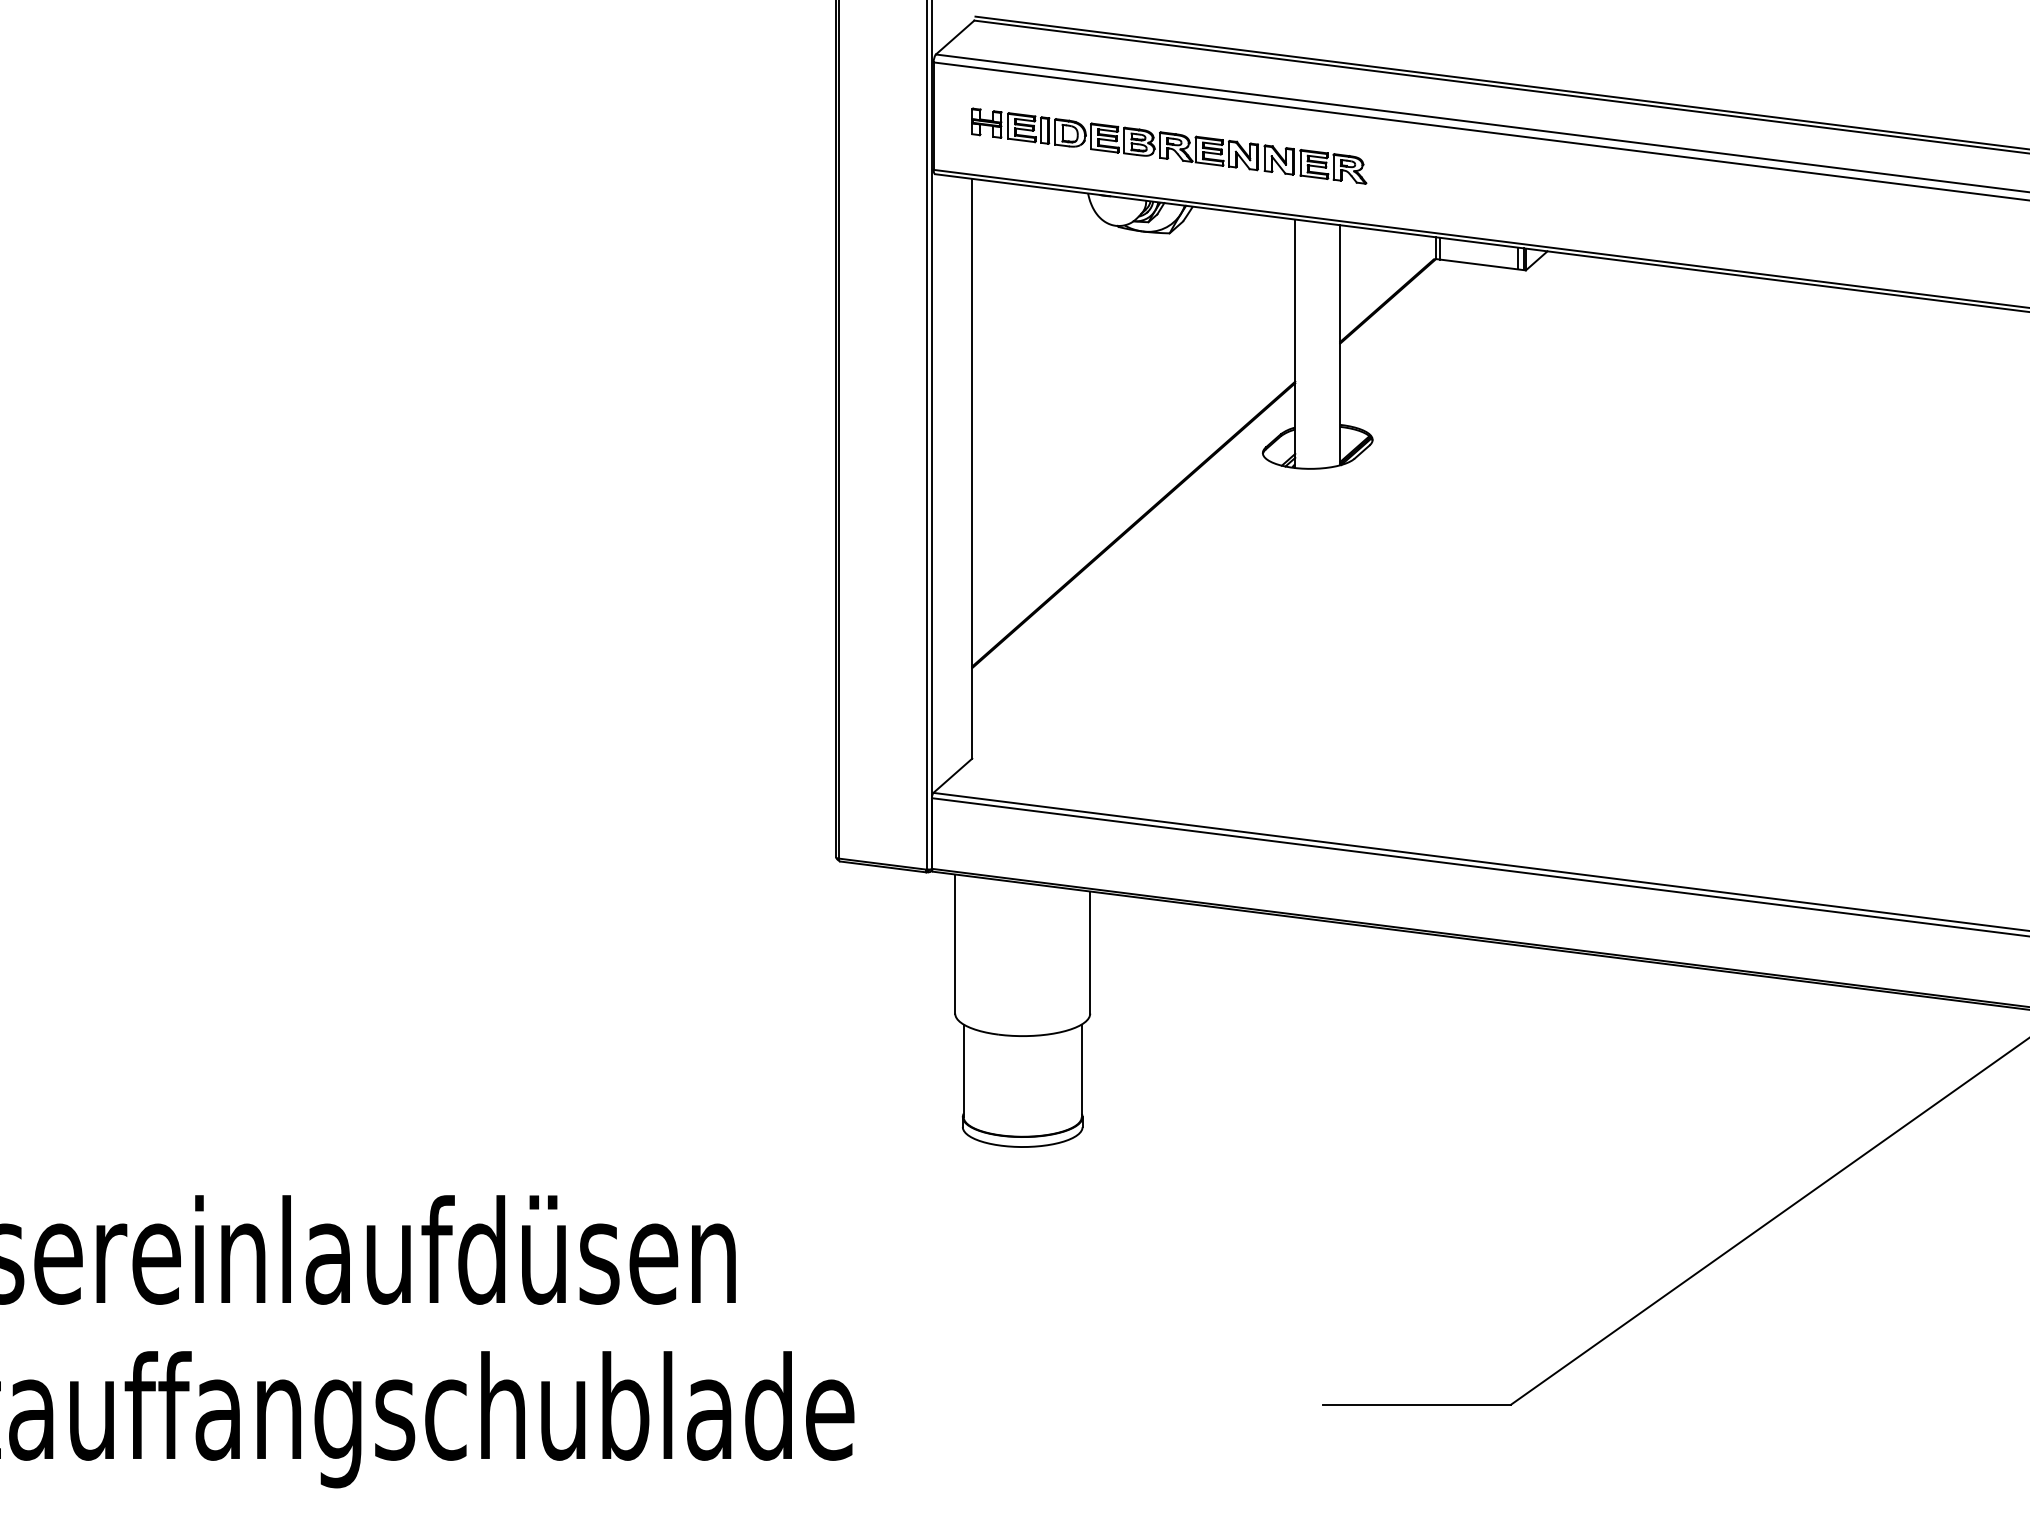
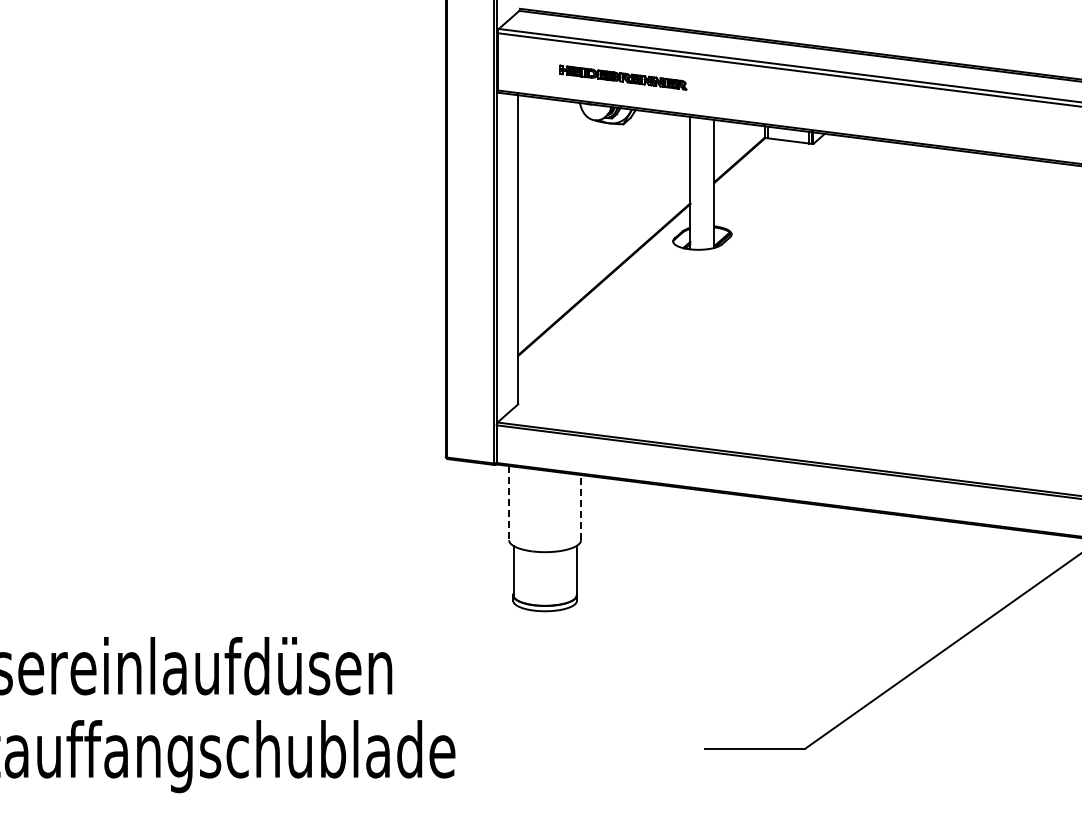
part: (1169, 145) -> (623, 77), size x0.6
line: (955, 944) -> (509, 503), solid -> dashed
line: (1090, 952) -> (581, 507), solid -> dashed

